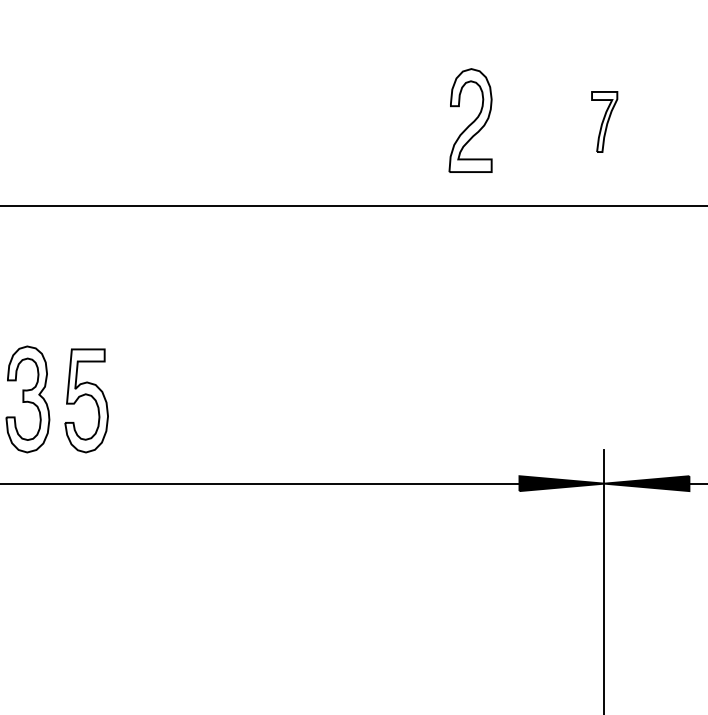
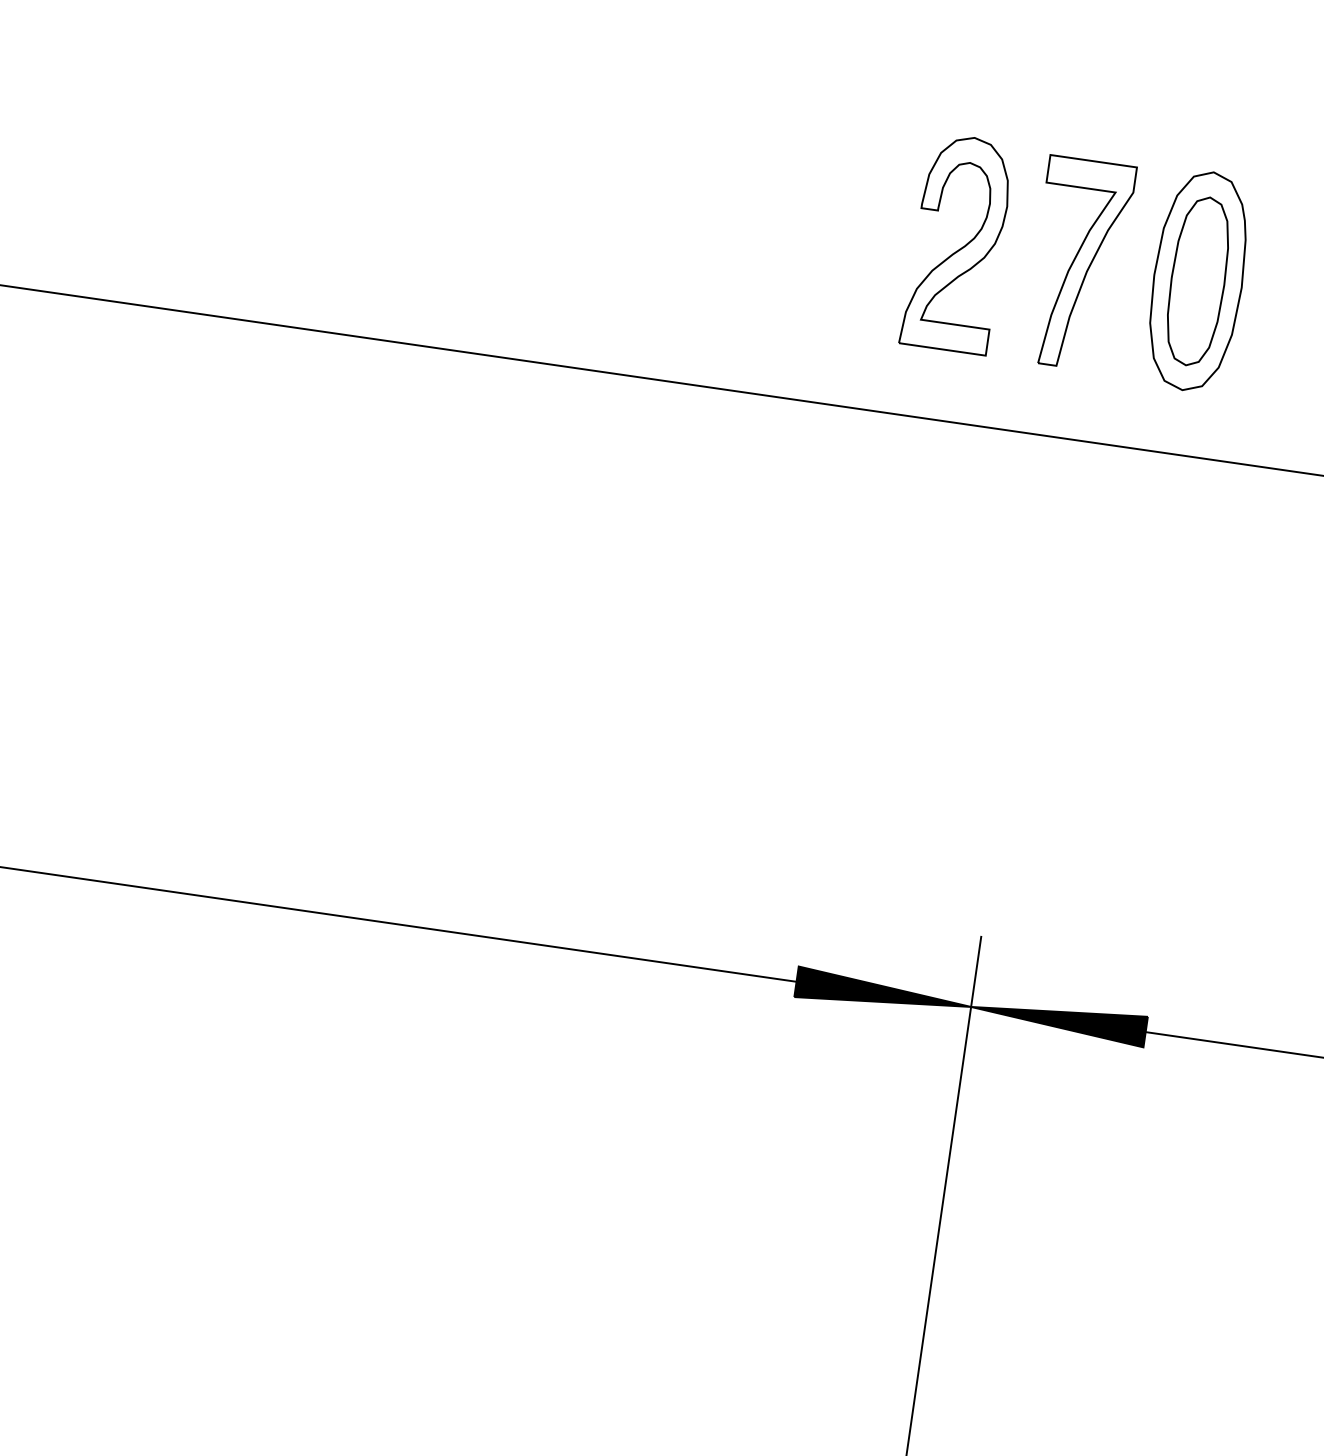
part: (470, 120) -> (957, 243), moved
part: (604, 121) -> (1078, 262), size x1.67
part: (662, 121) -> (1197, 280), added

